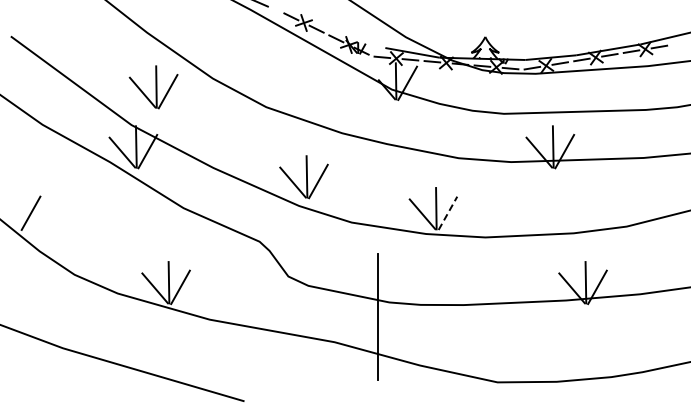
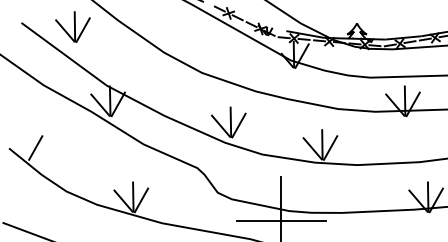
part: (153, 87) -> (72, 27), moved
line: (448, 212) -> (330, 147), dashed -> solid
line: (378, 316) -> (281, 221), added

